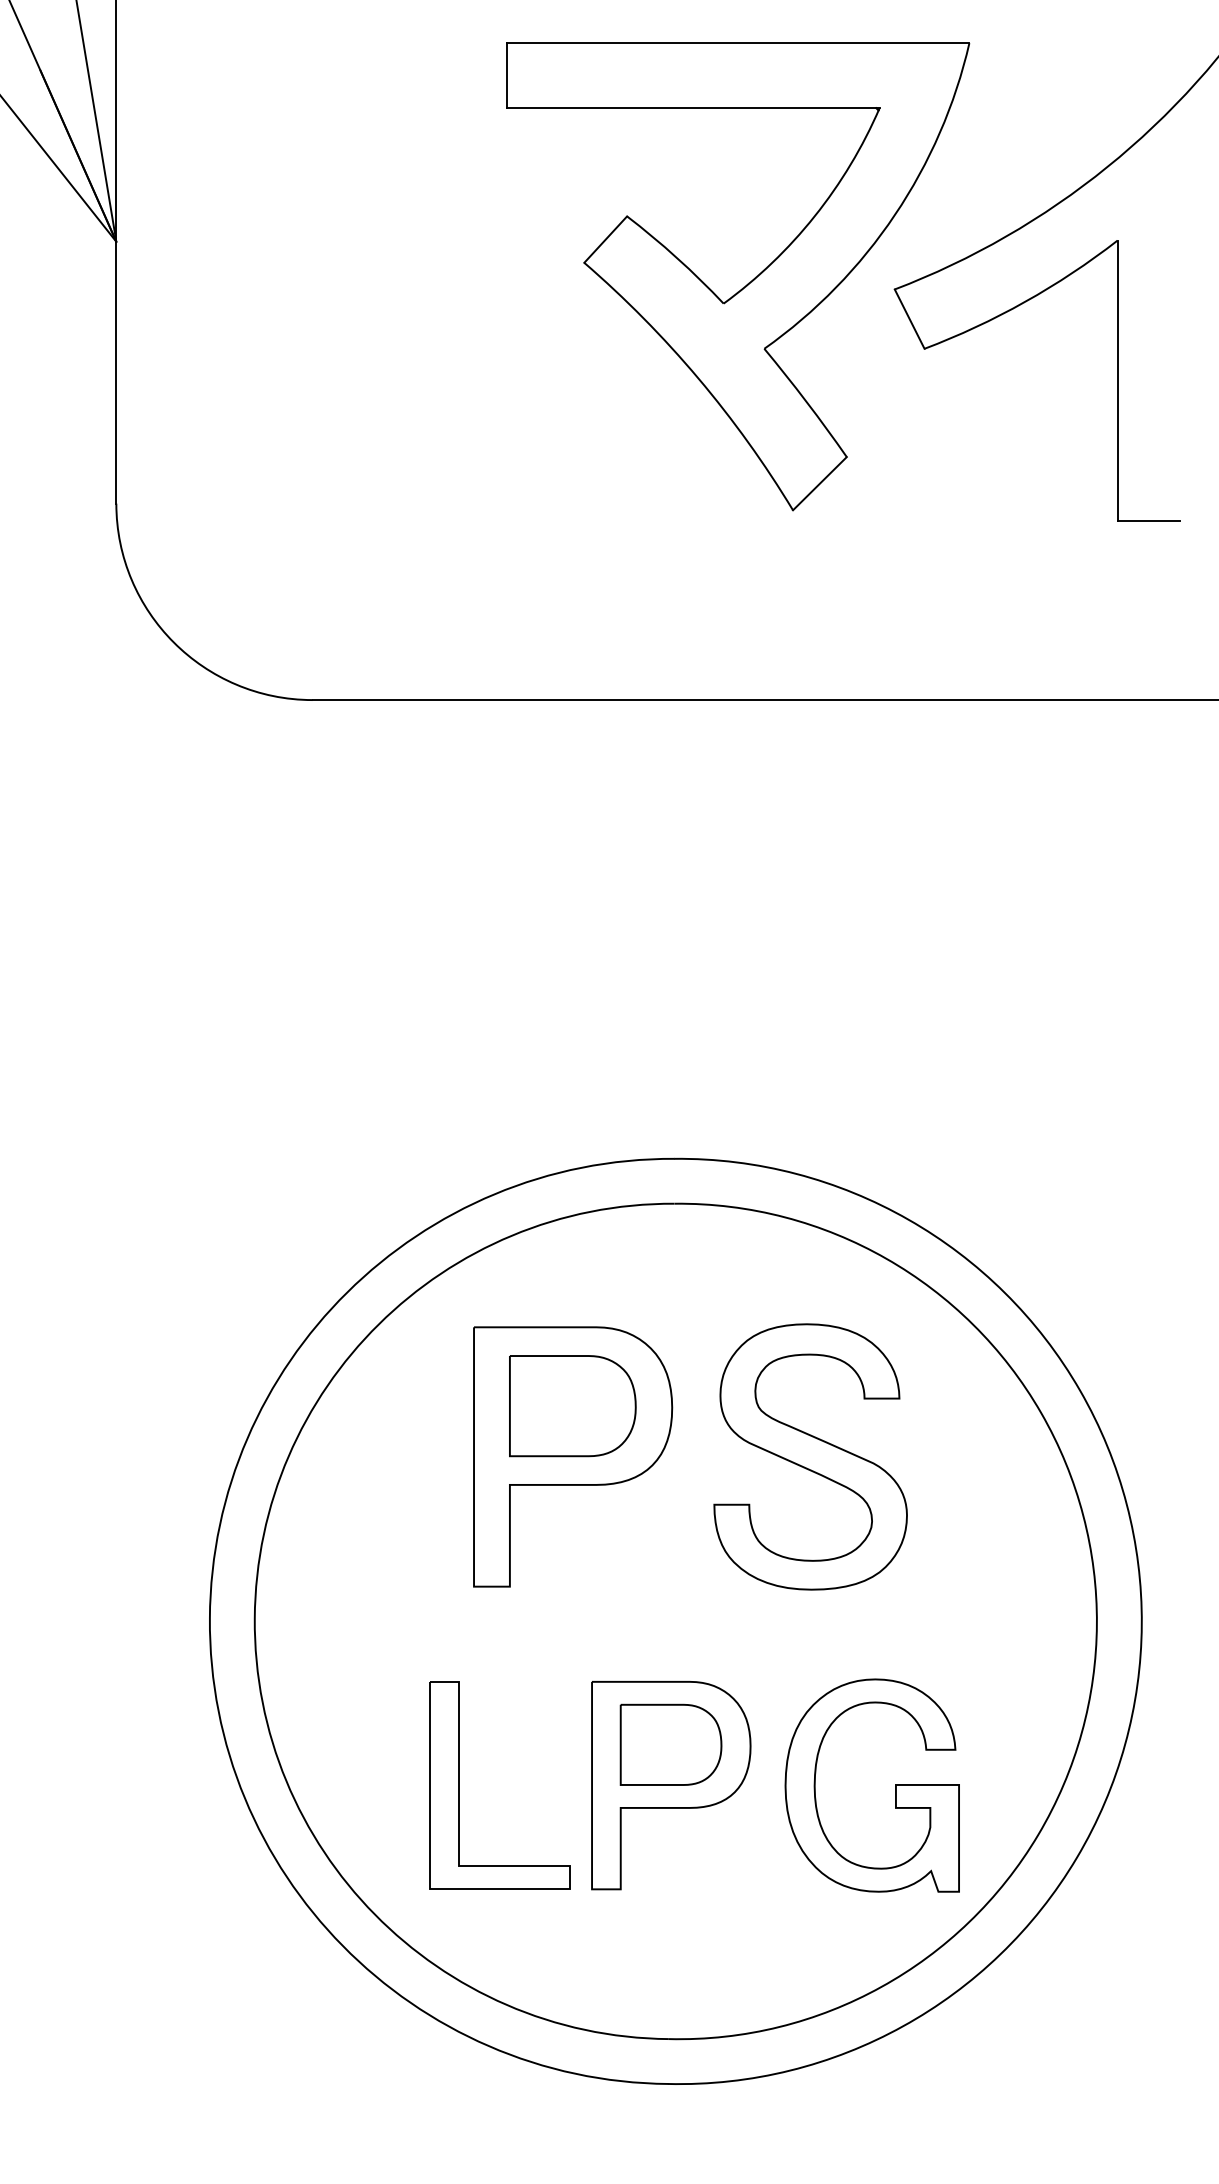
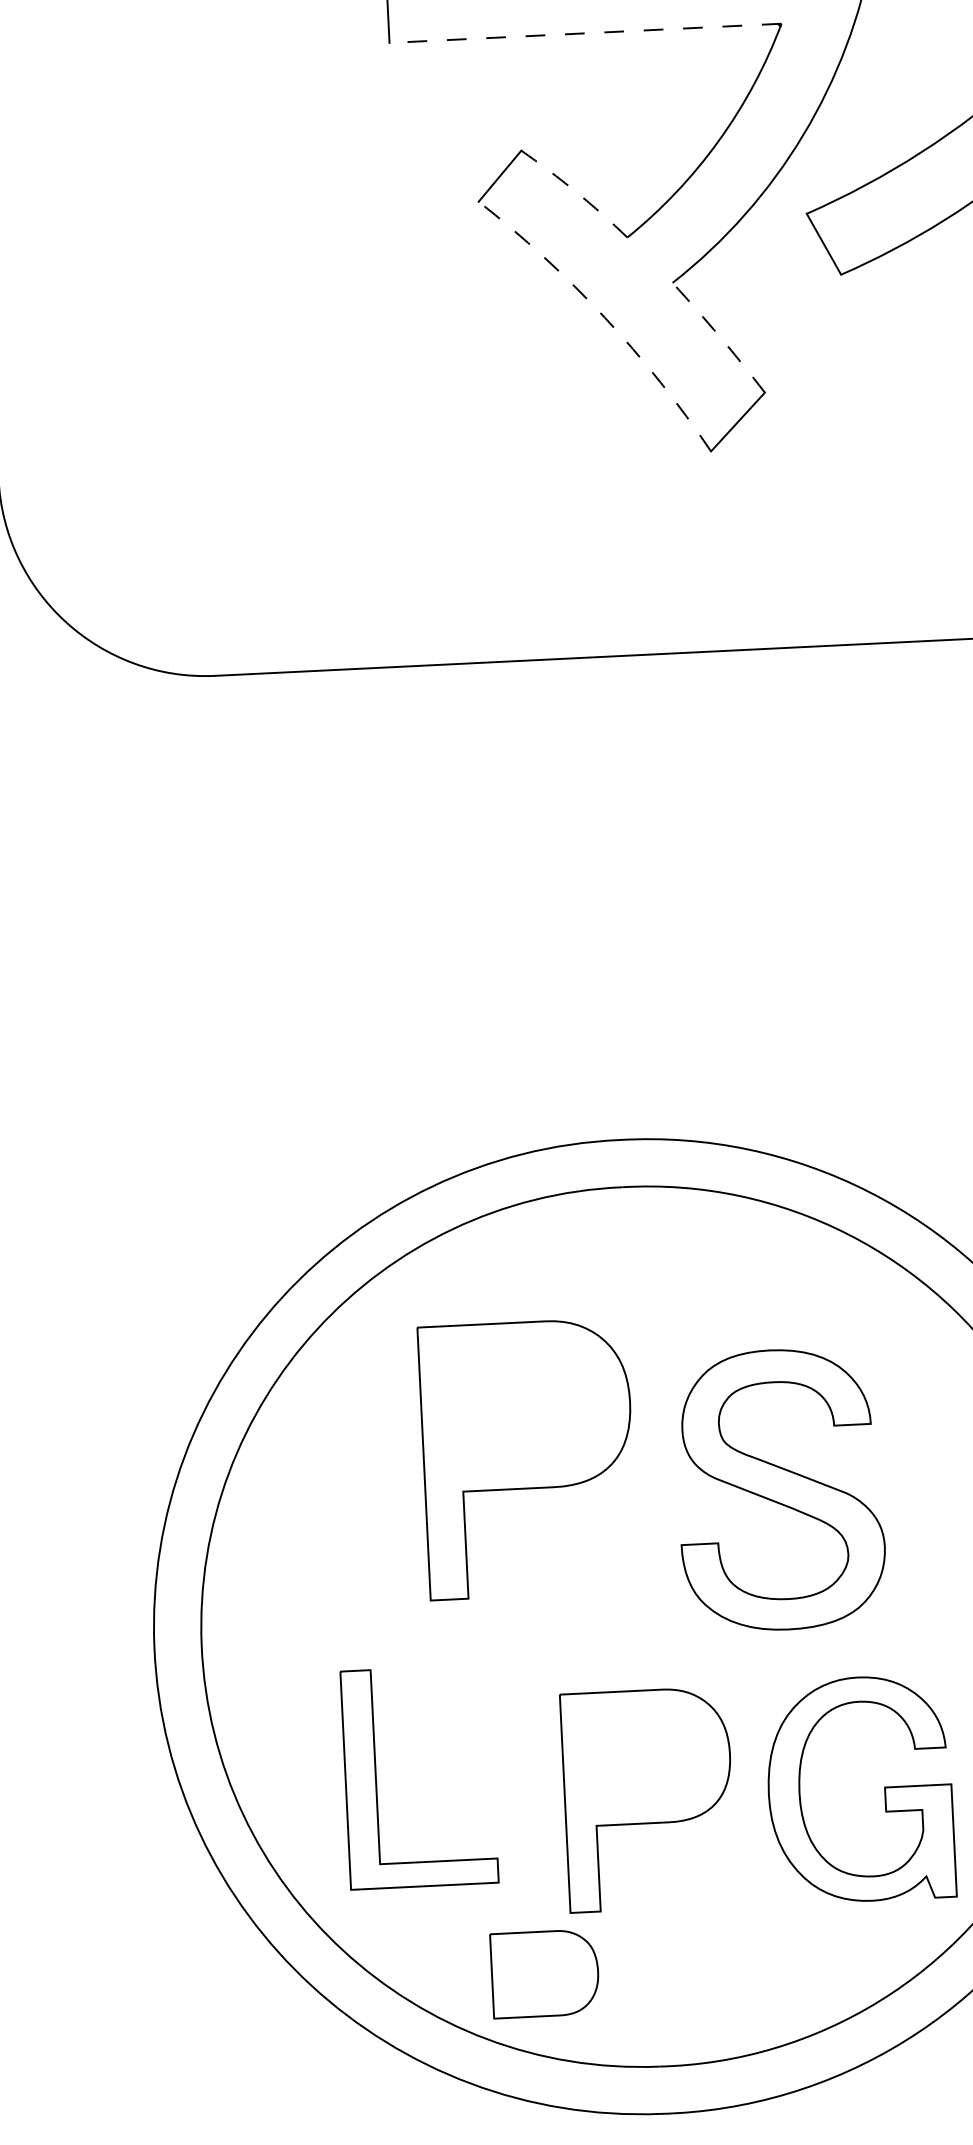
line: (692, 108) -> (584, 33), solid -> dashed
arc: (677, 258) -> (576, 192), solid -> dashed
arc: (698, 378) -> (604, 317), solid -> dashed
arc: (806, 402) -> (719, 337), solid -> dashed
part: (572, 1406) -> (525, 1405), removed
part: (810, 1456) -> (780, 1489), moved
part: (670, 1744) -> (544, 1973), moved
part: (459, 1785) -> (376, 1779), moved

